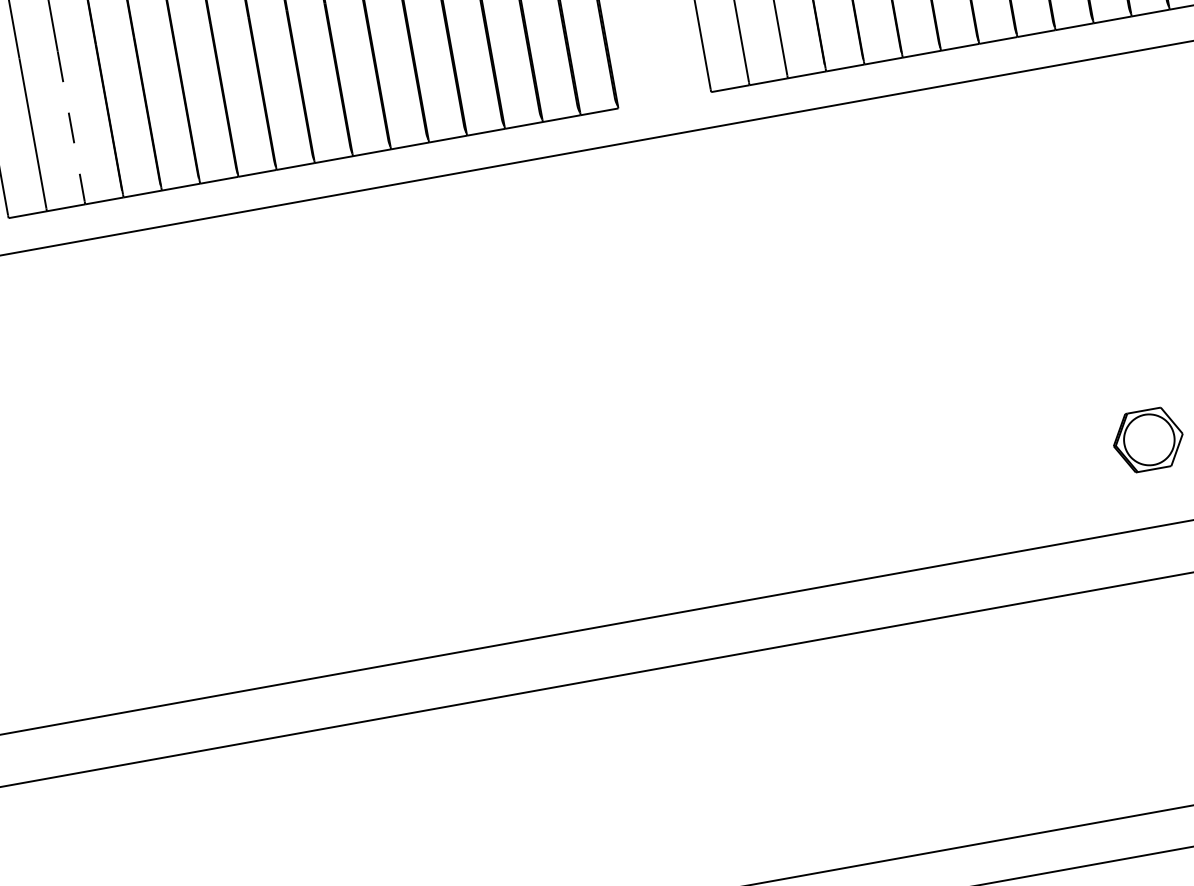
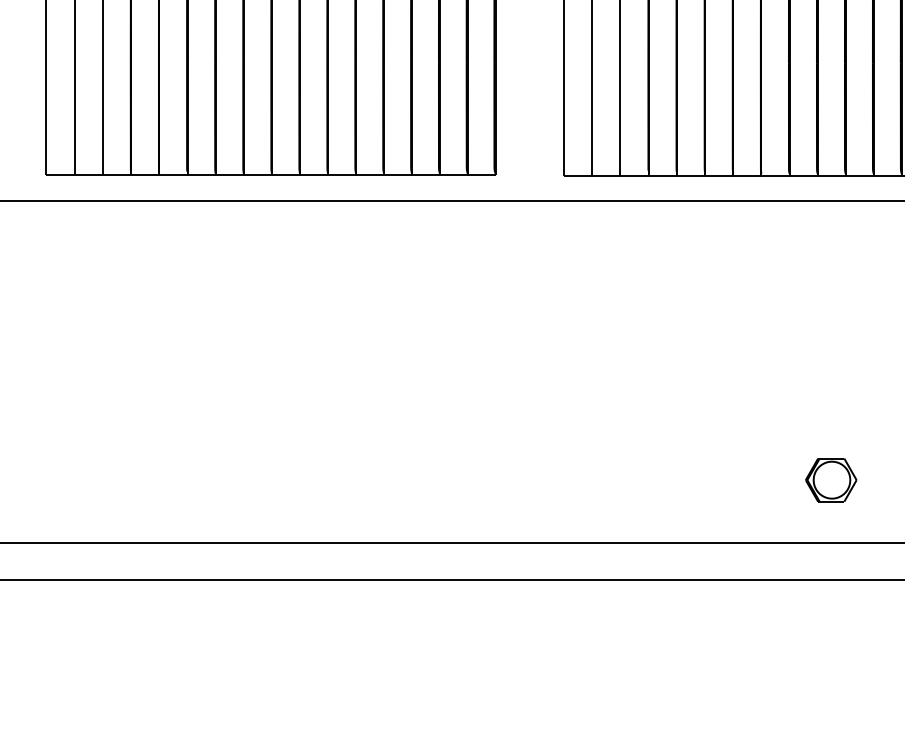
line: (70, 127) -> (102, 118), dashed -> solid

